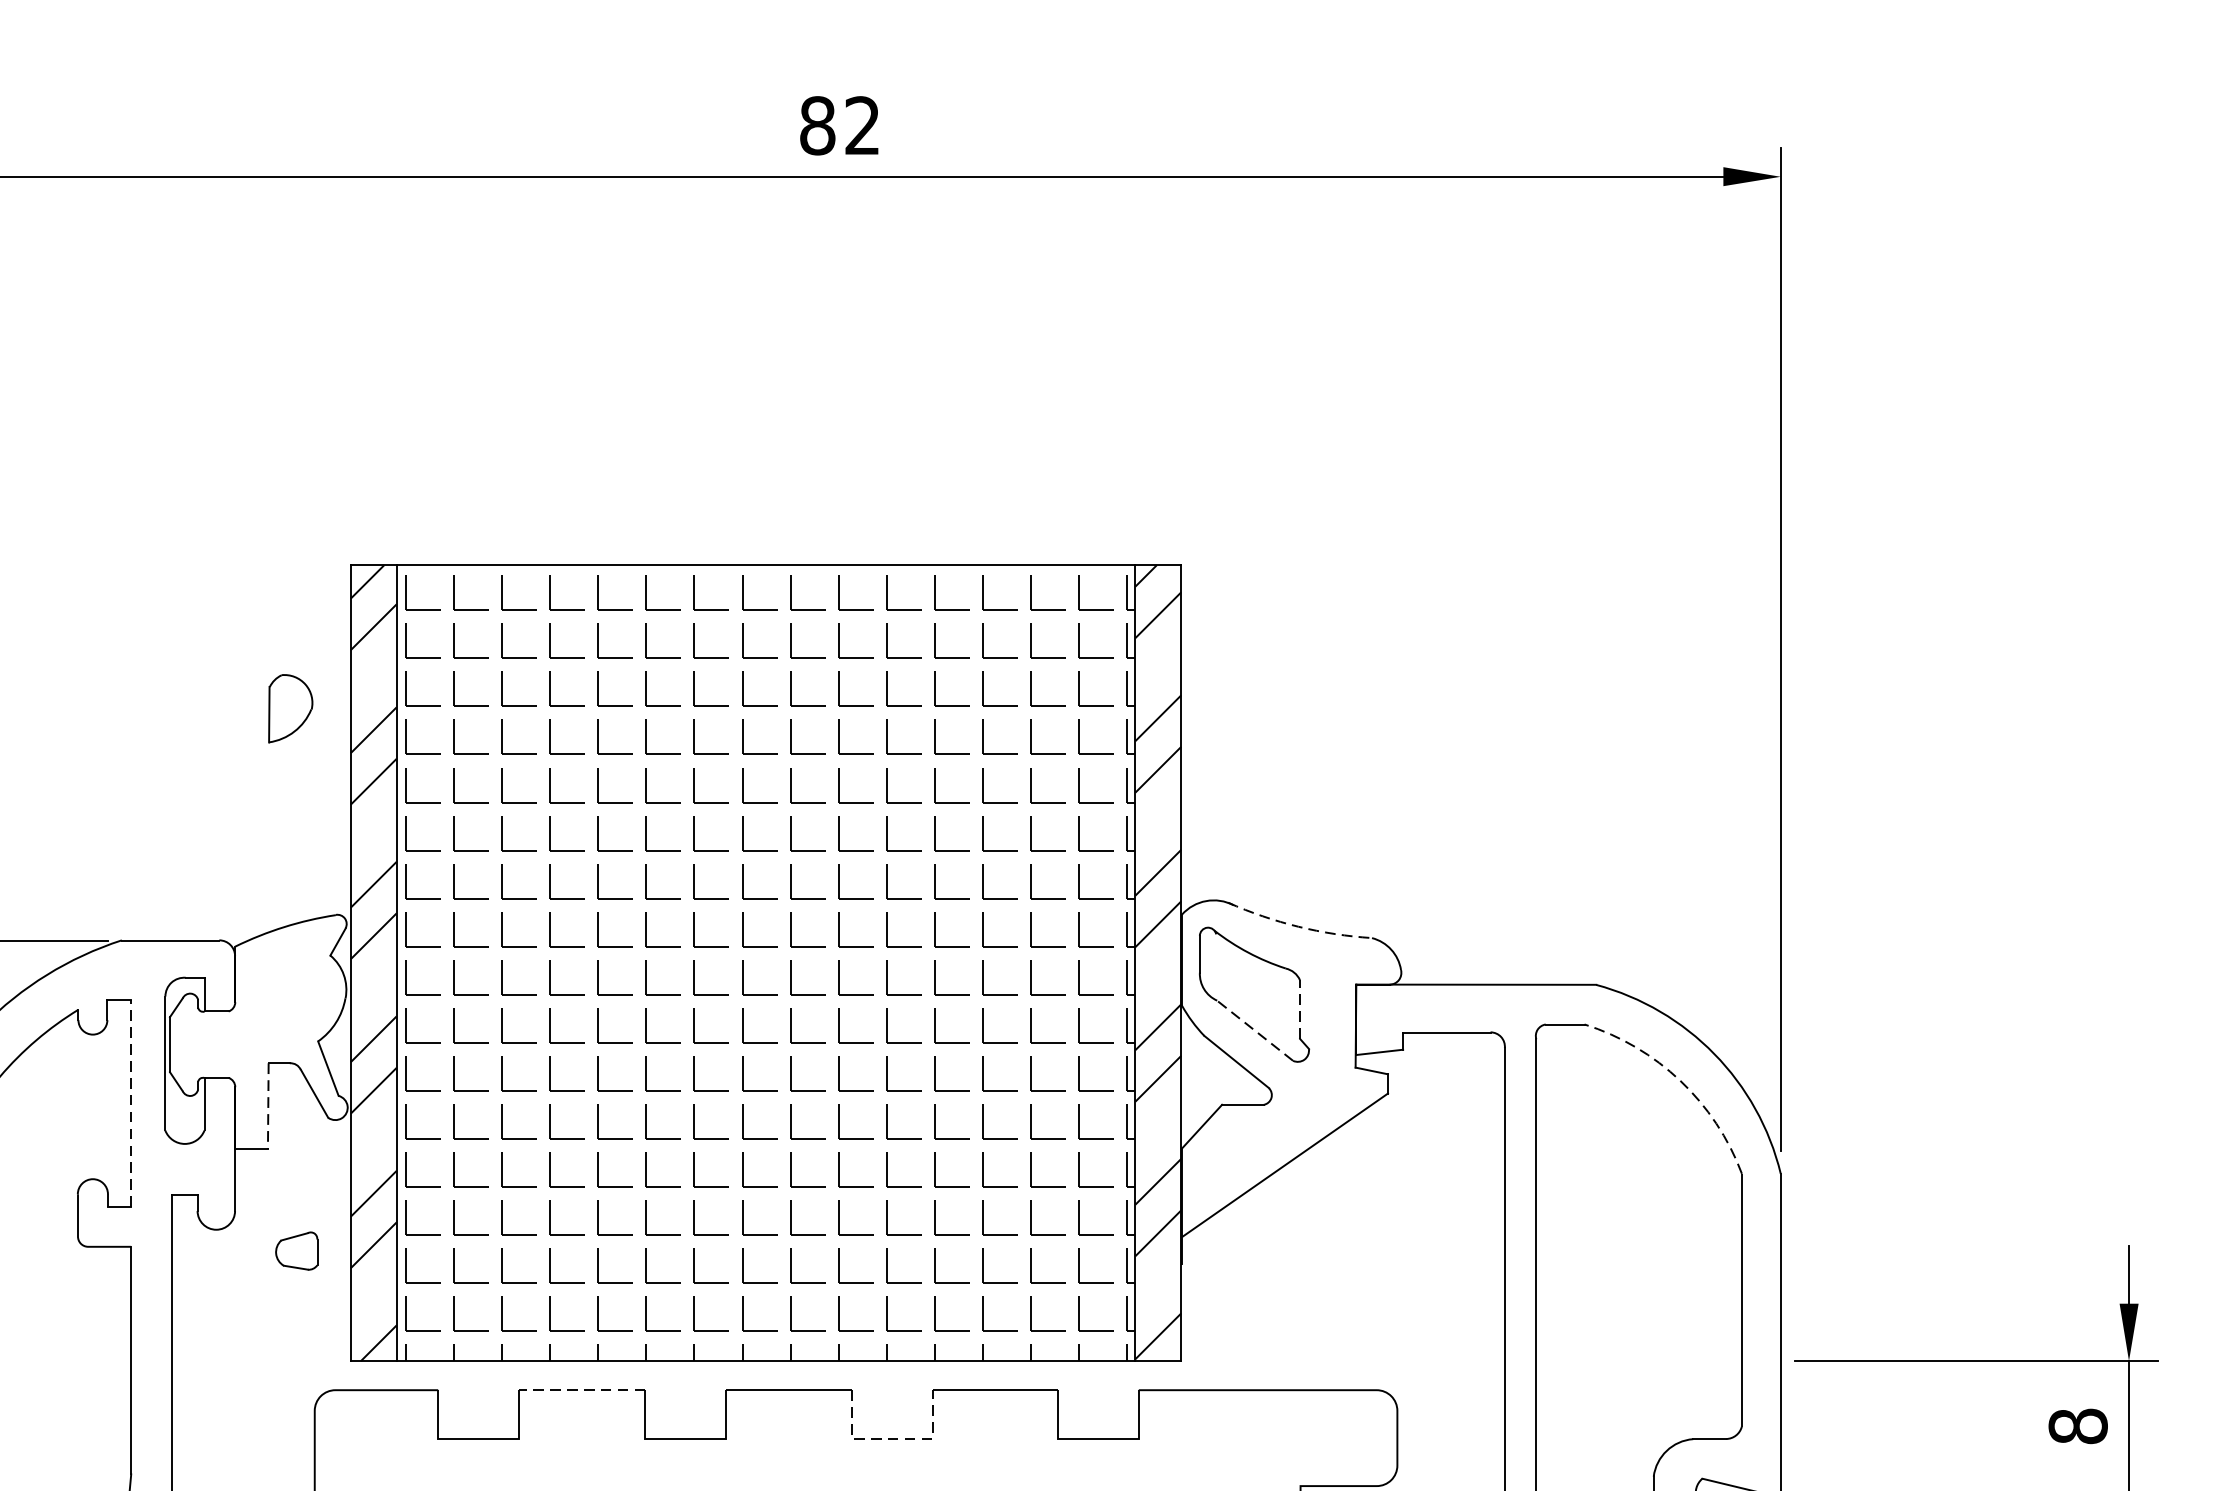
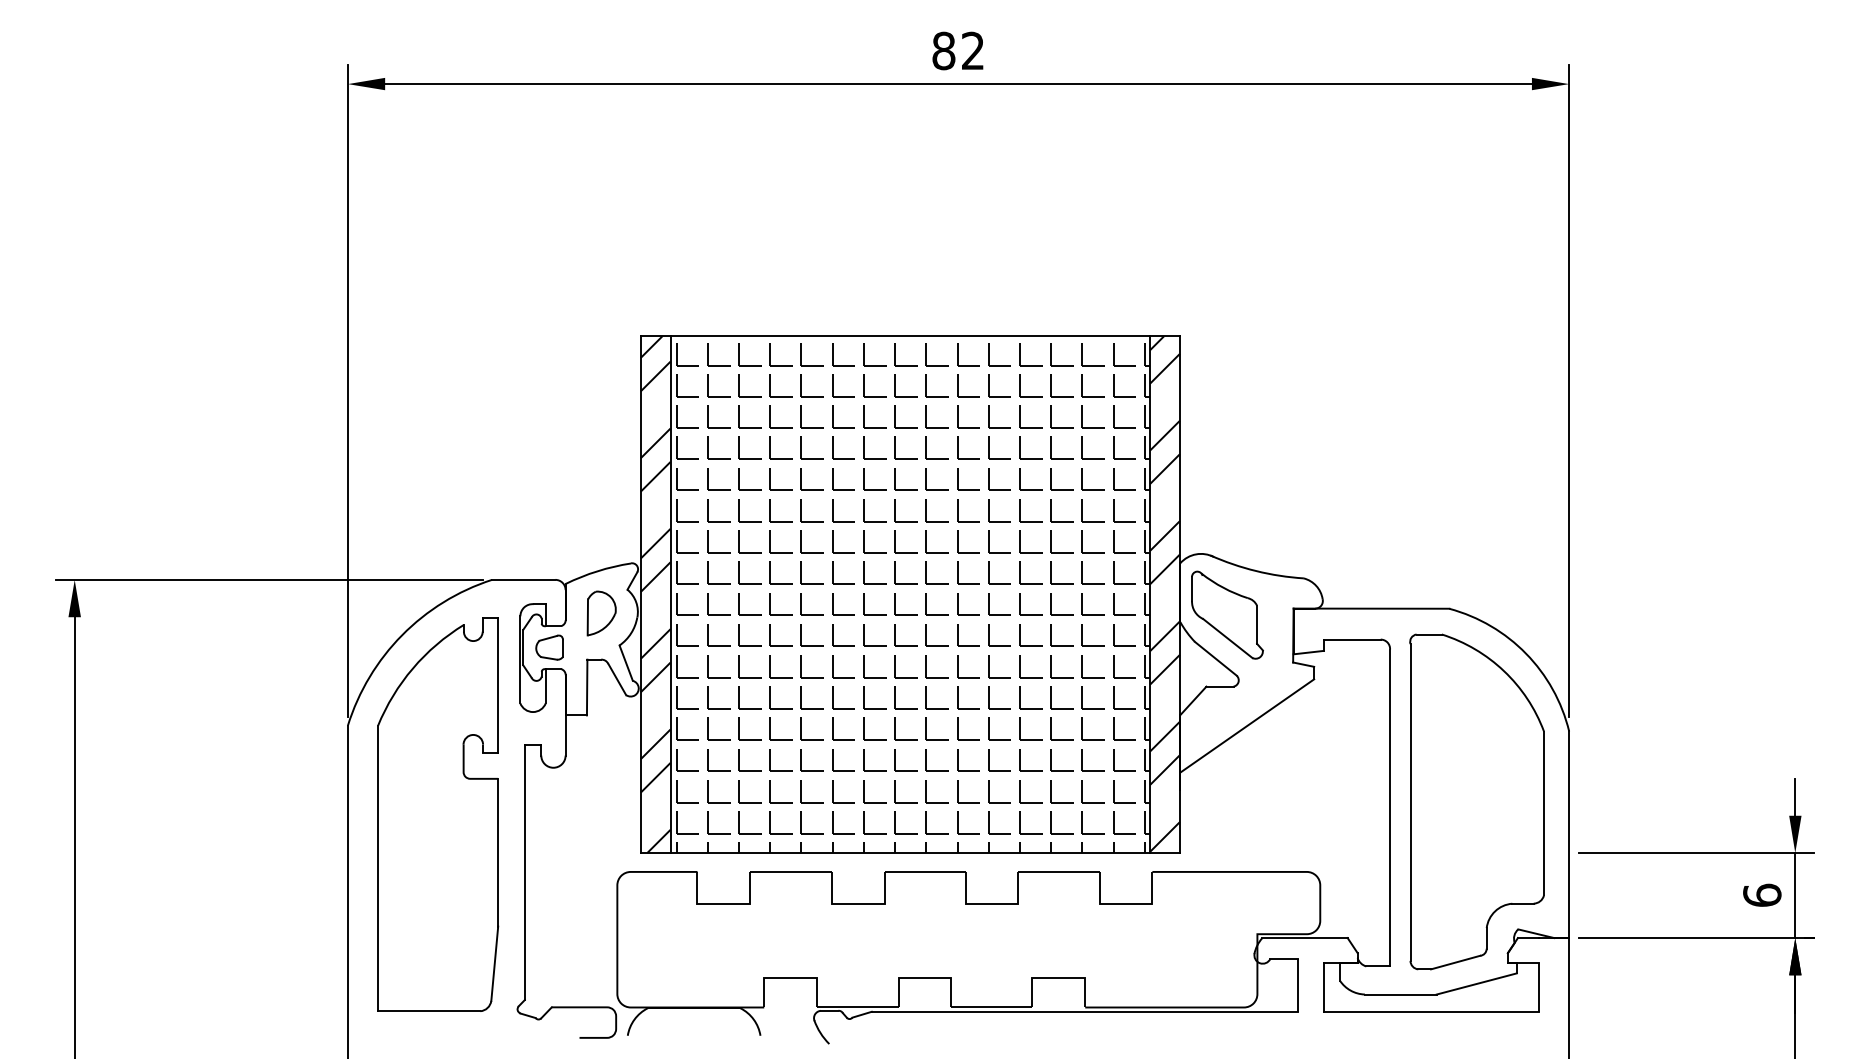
part: (290, 708) -> (601, 613), moved
arc: (1299, 927) -> (1256, 571), dashed -> solid
line: (1300, 1009) -> (1257, 624), dashed -> solid
line: (1254, 1030) -> (1227, 638), dashed -> solid
arc: (1681, 1081) -> (1504, 671), dashed -> solid
line: (131, 1103) -> (498, 685), dashed -> solid
line: (268, 1106) -> (587, 687), dashed -> solid
part: (296, 1250) -> (549, 647), moved
line: (582, 1389) -> (791, 871), dashed -> solid
text: (2078, 1424) -> (1762, 894), 8 -> 6
line: (892, 1438) -> (992, 903), dashed -> solid

